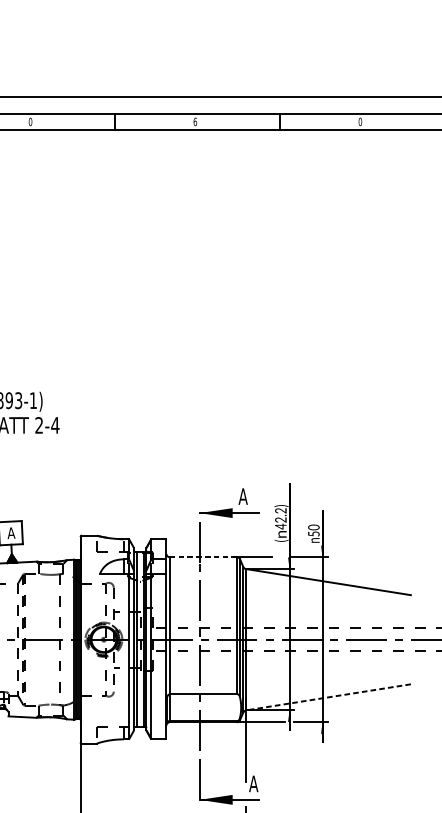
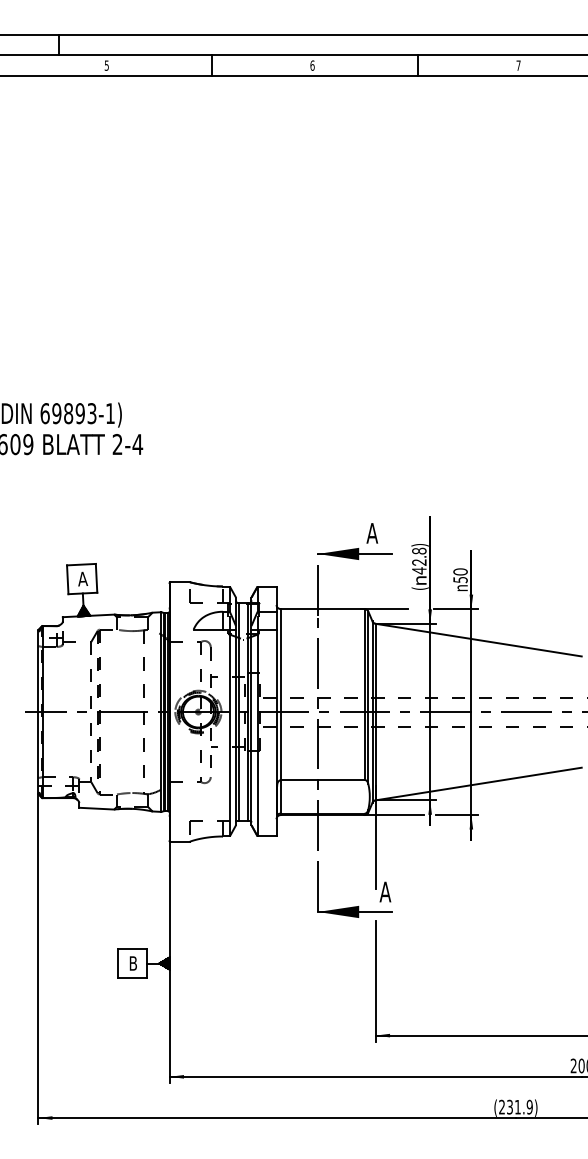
text: (30, 121) -> (106, 65), 0 -> 5
text: (360, 121) -> (518, 65), 0 -> 7
text: (281, 510) -> (419, 550), 42.2) -> 42.8)
line: (203, 557) -> (322, 609), dashed -> solid
line: (328, 697) -> (478, 784), dashed -> solid

